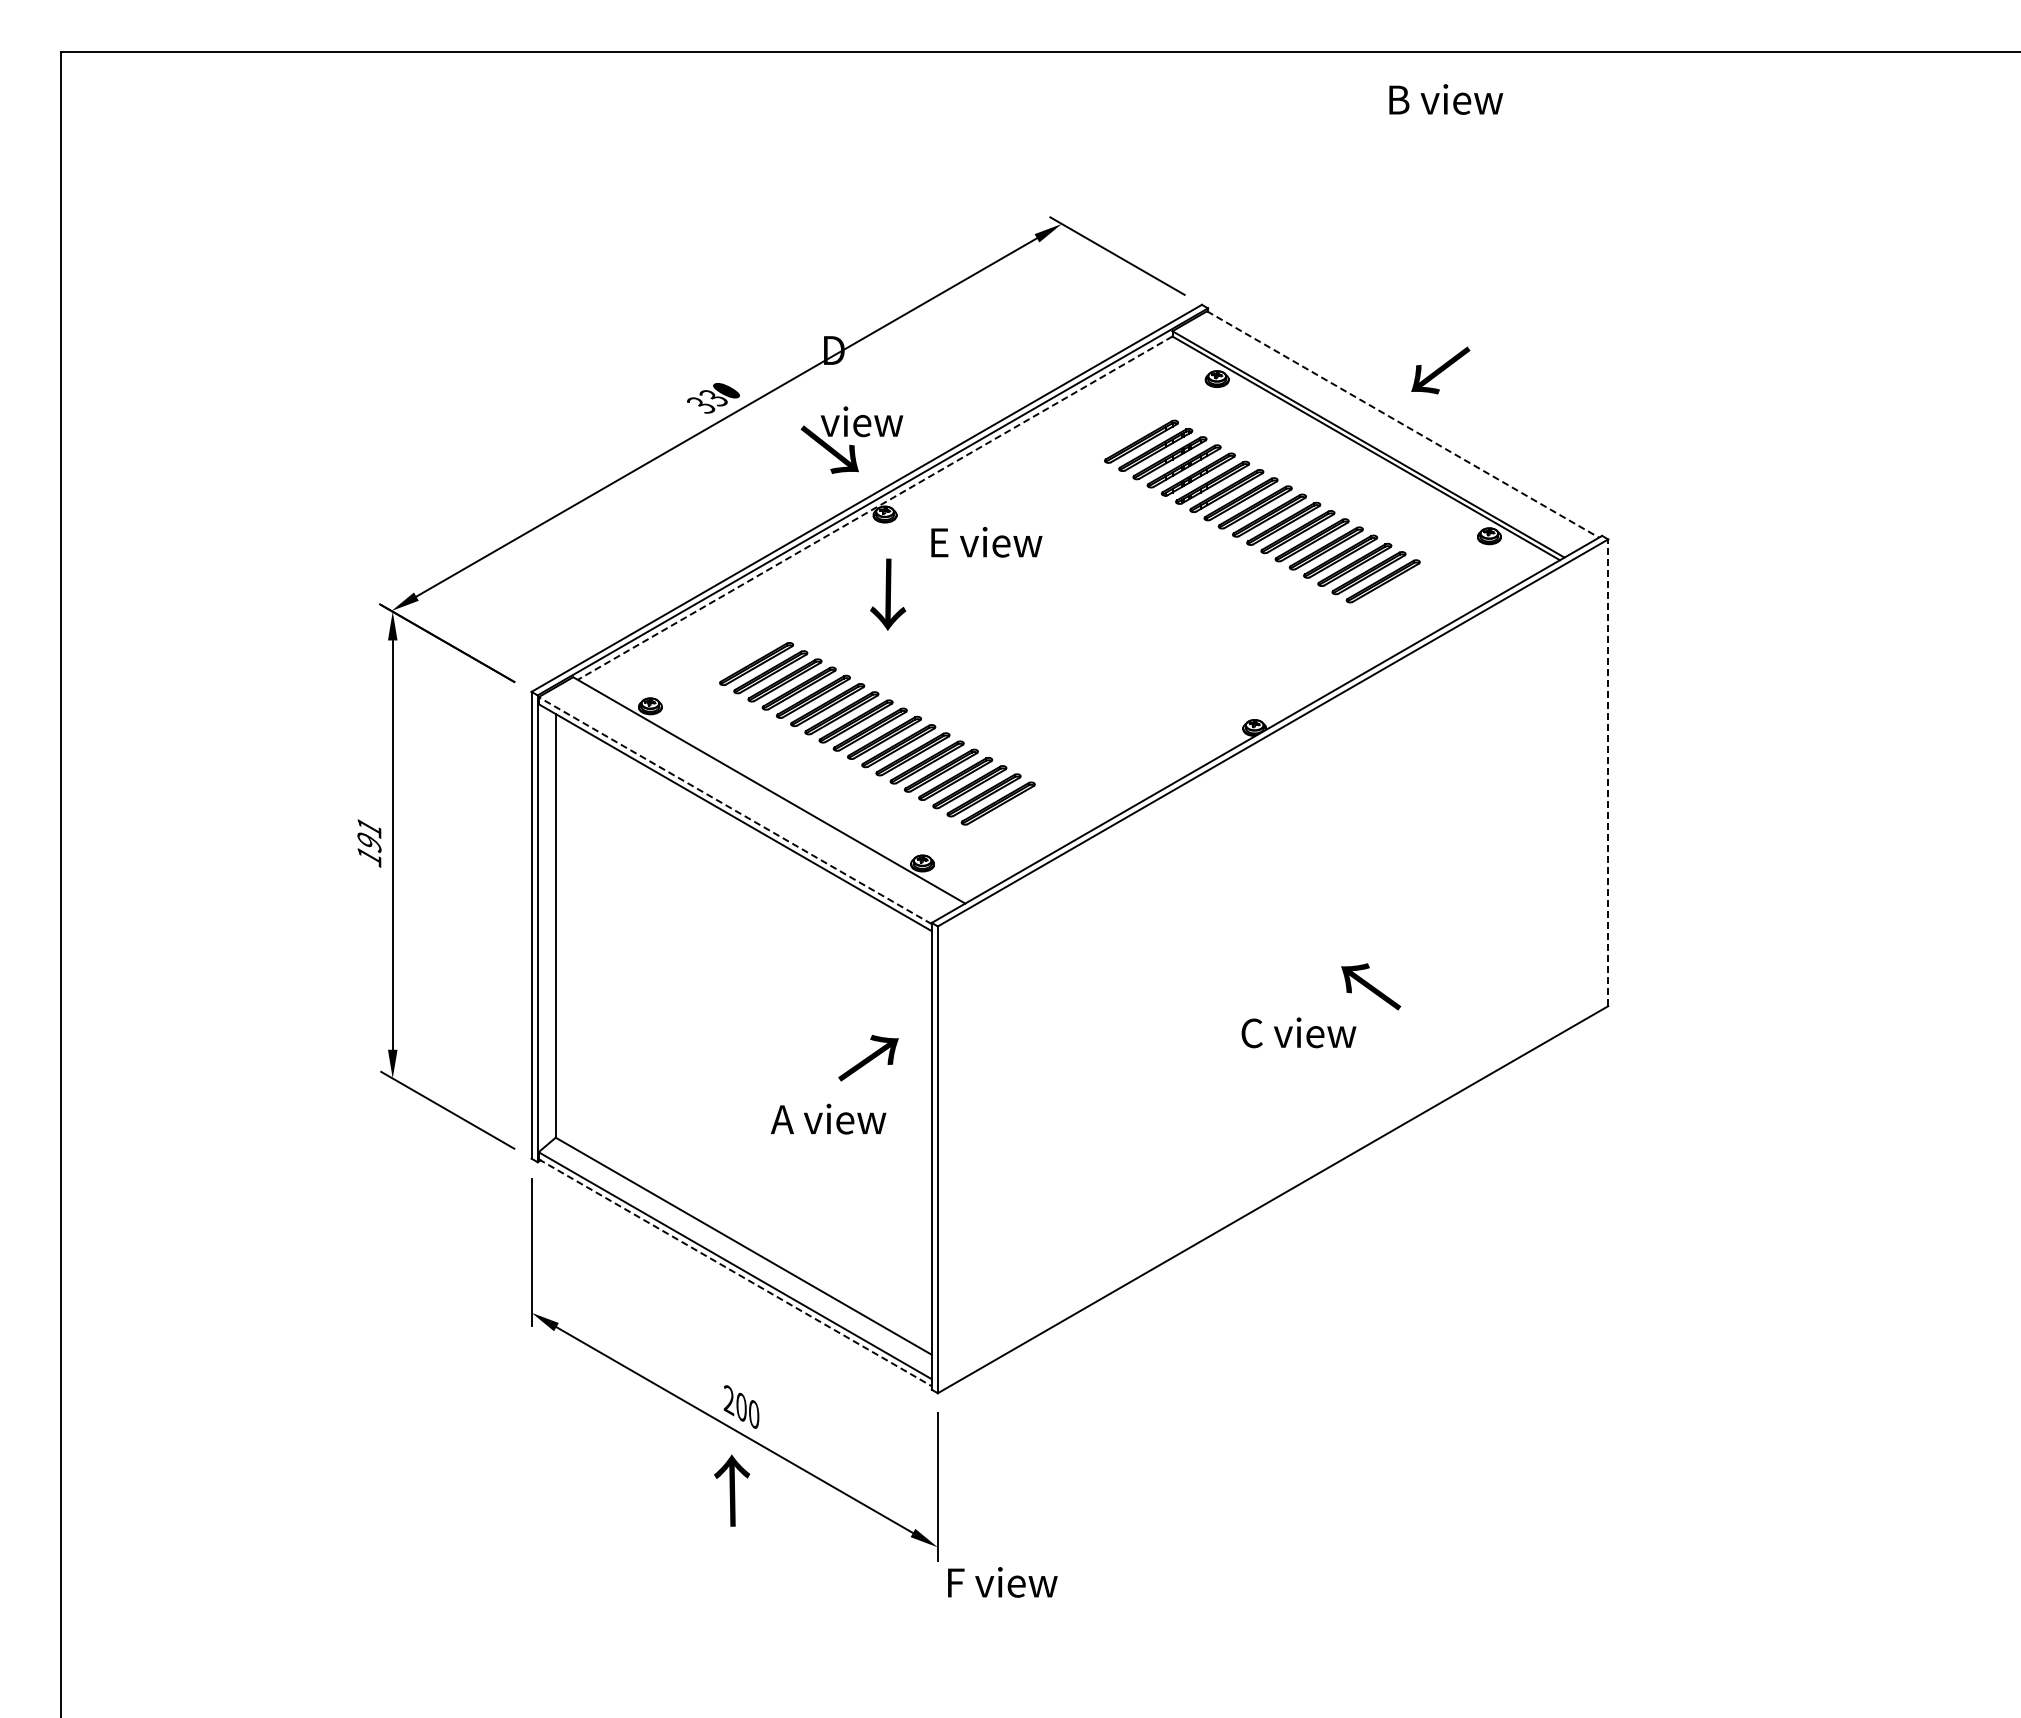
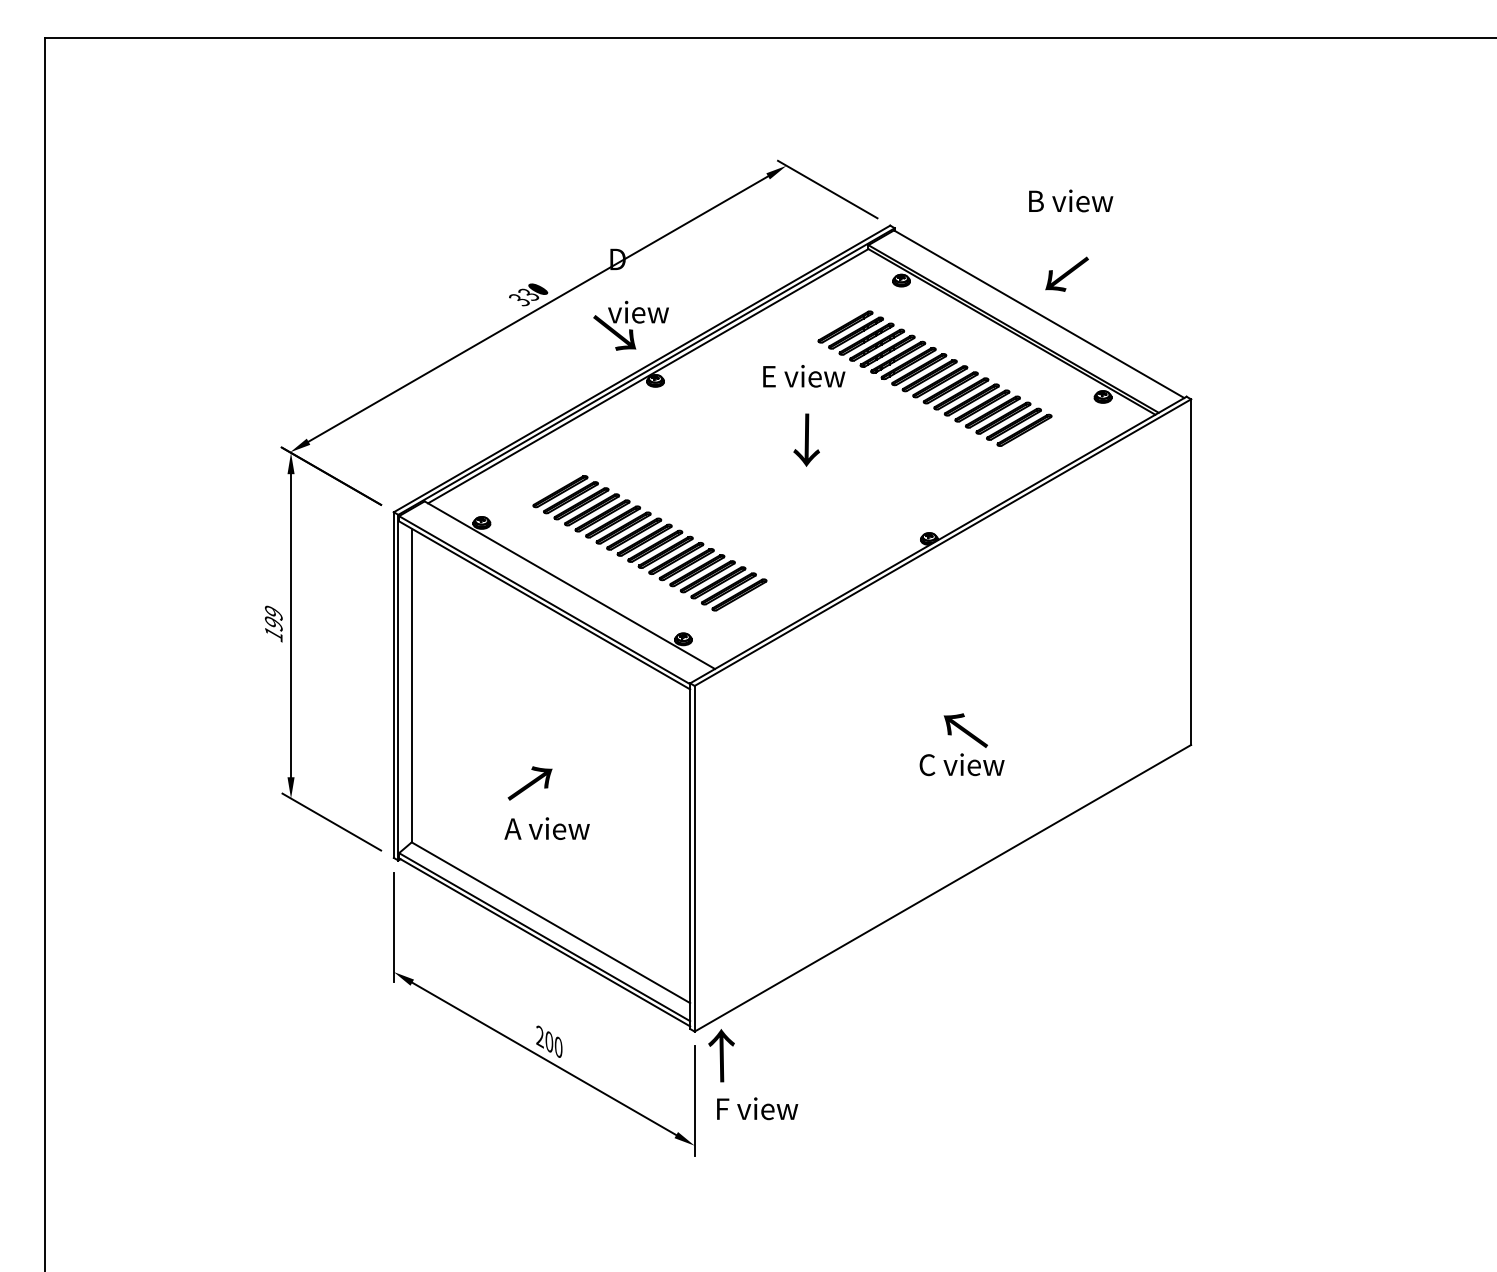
text: (1446, 99) -> (1071, 200), moved
line: (1403, 424) -> (1039, 314), dashed -> solid
line: (874, 508) -> (647, 376), dashed -> solid
text: (986, 542) -> (804, 376), moved
text: (888, 594) -> (806, 440), moved
line: (1608, 772) -> (1191, 571), dashed -> solid
line: (735, 810) -> (544, 600), dashed -> solid
text: (369, 828) -> (273, 613), 191 -> 199
text: (1371, 986) -> (966, 730), moved
text: (868, 1057) -> (530, 782), moved
text: (828, 1118) -> (547, 828), moved
line: (735, 1272) -> (544, 942), dashed -> solid
text: (732, 1490) -> (721, 1055), moved
text: (1002, 1582) -> (757, 1108), moved

